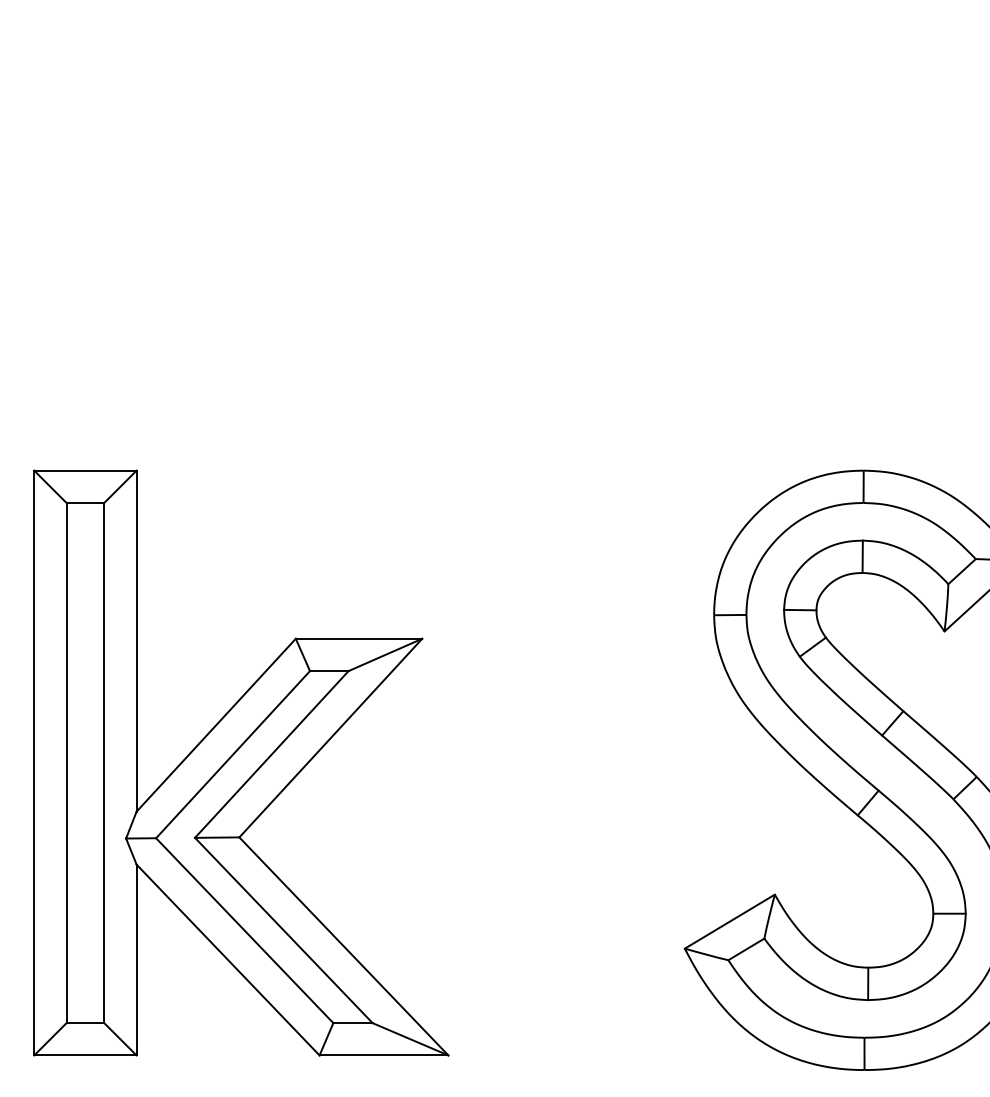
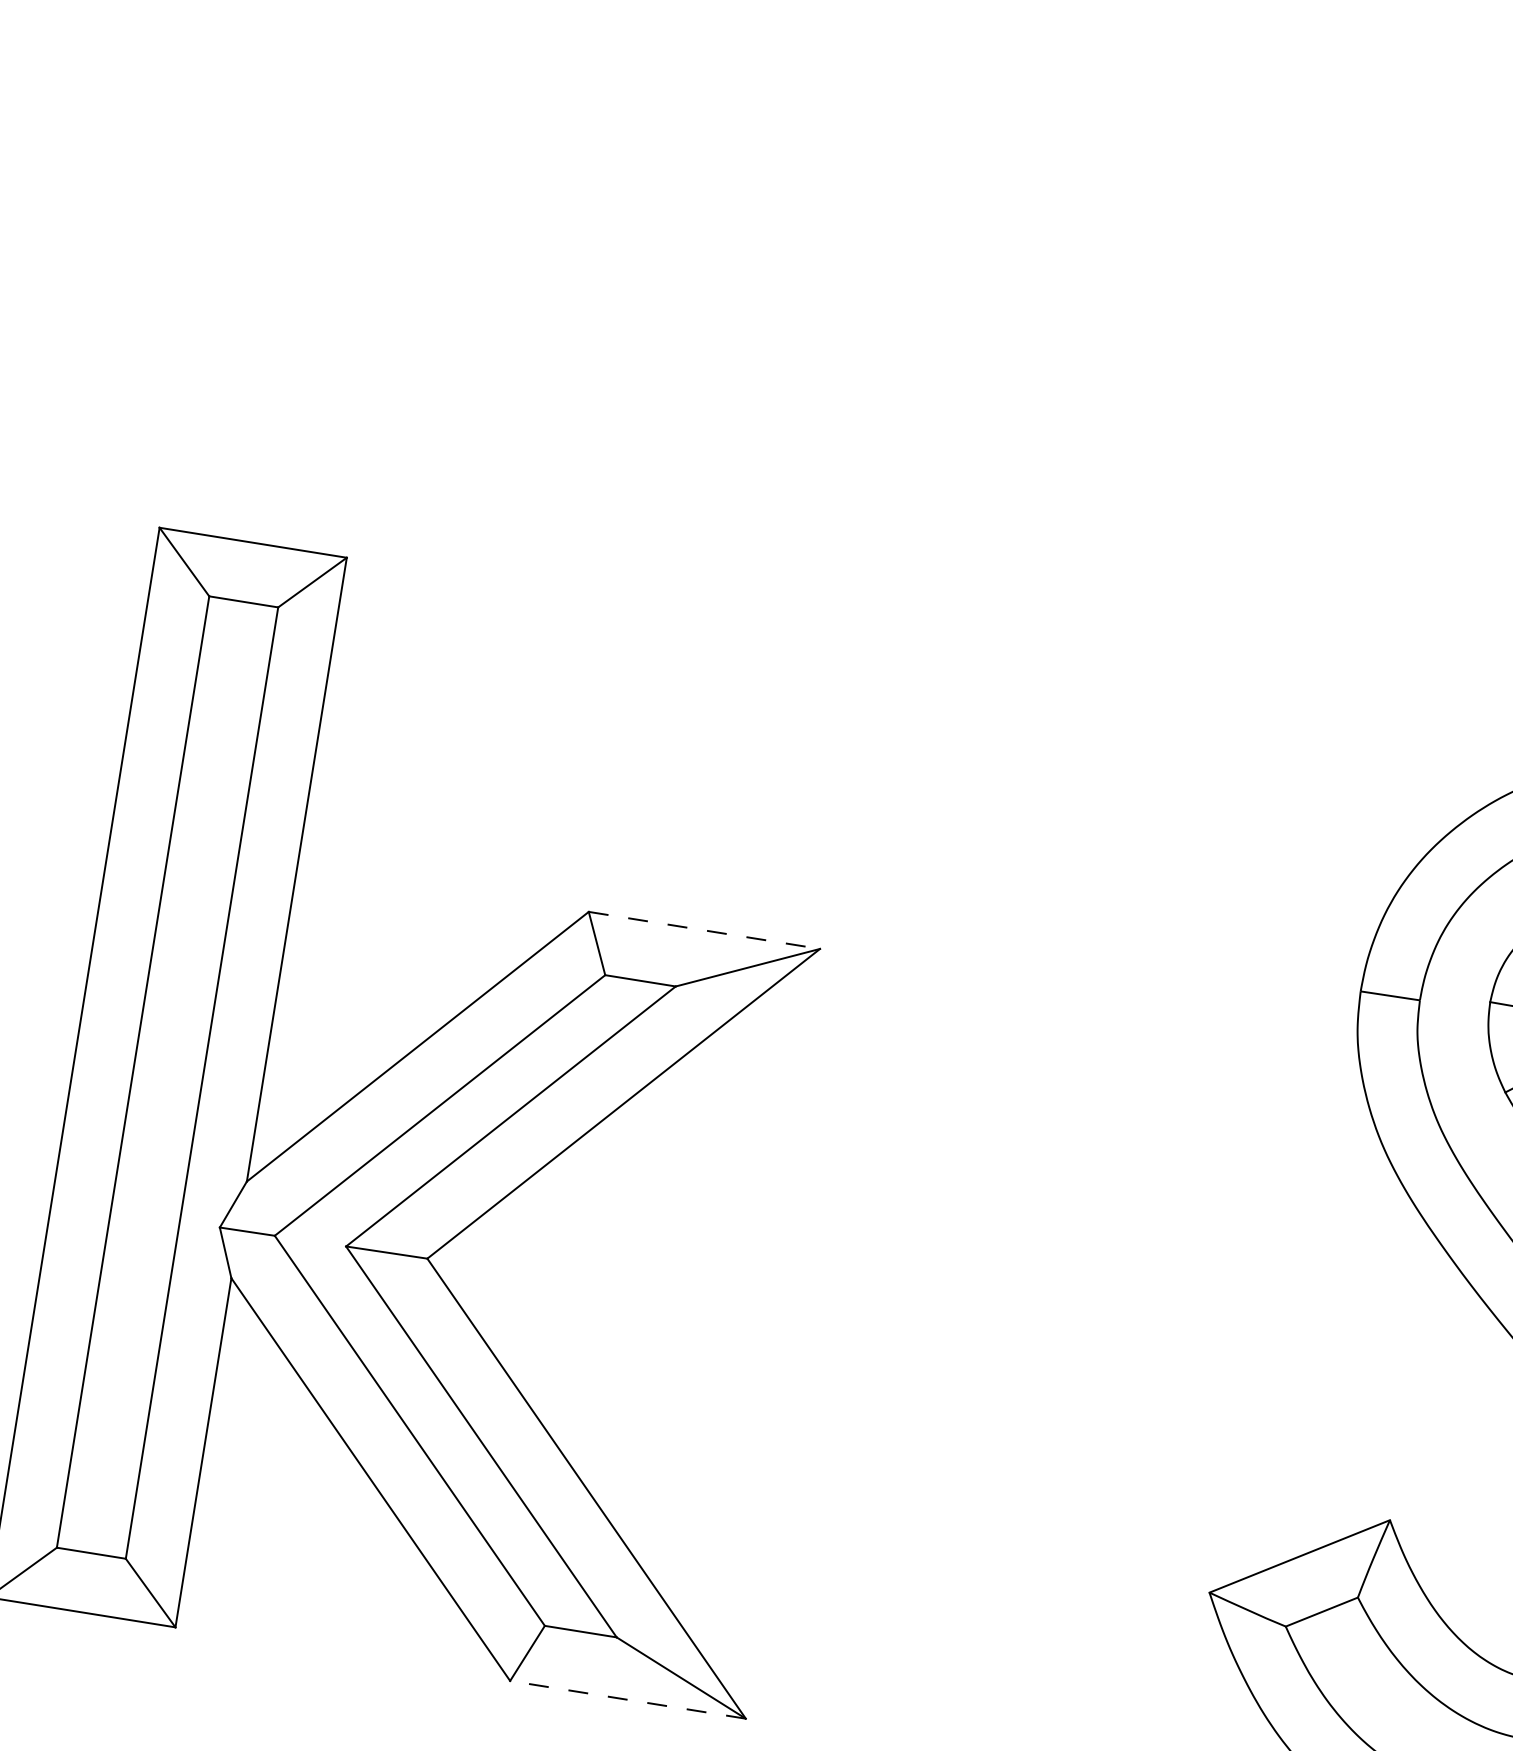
line: (359, 638) -> (705, 930), solid -> dashed
line: (383, 1055) -> (627, 1699), solid -> dashed

